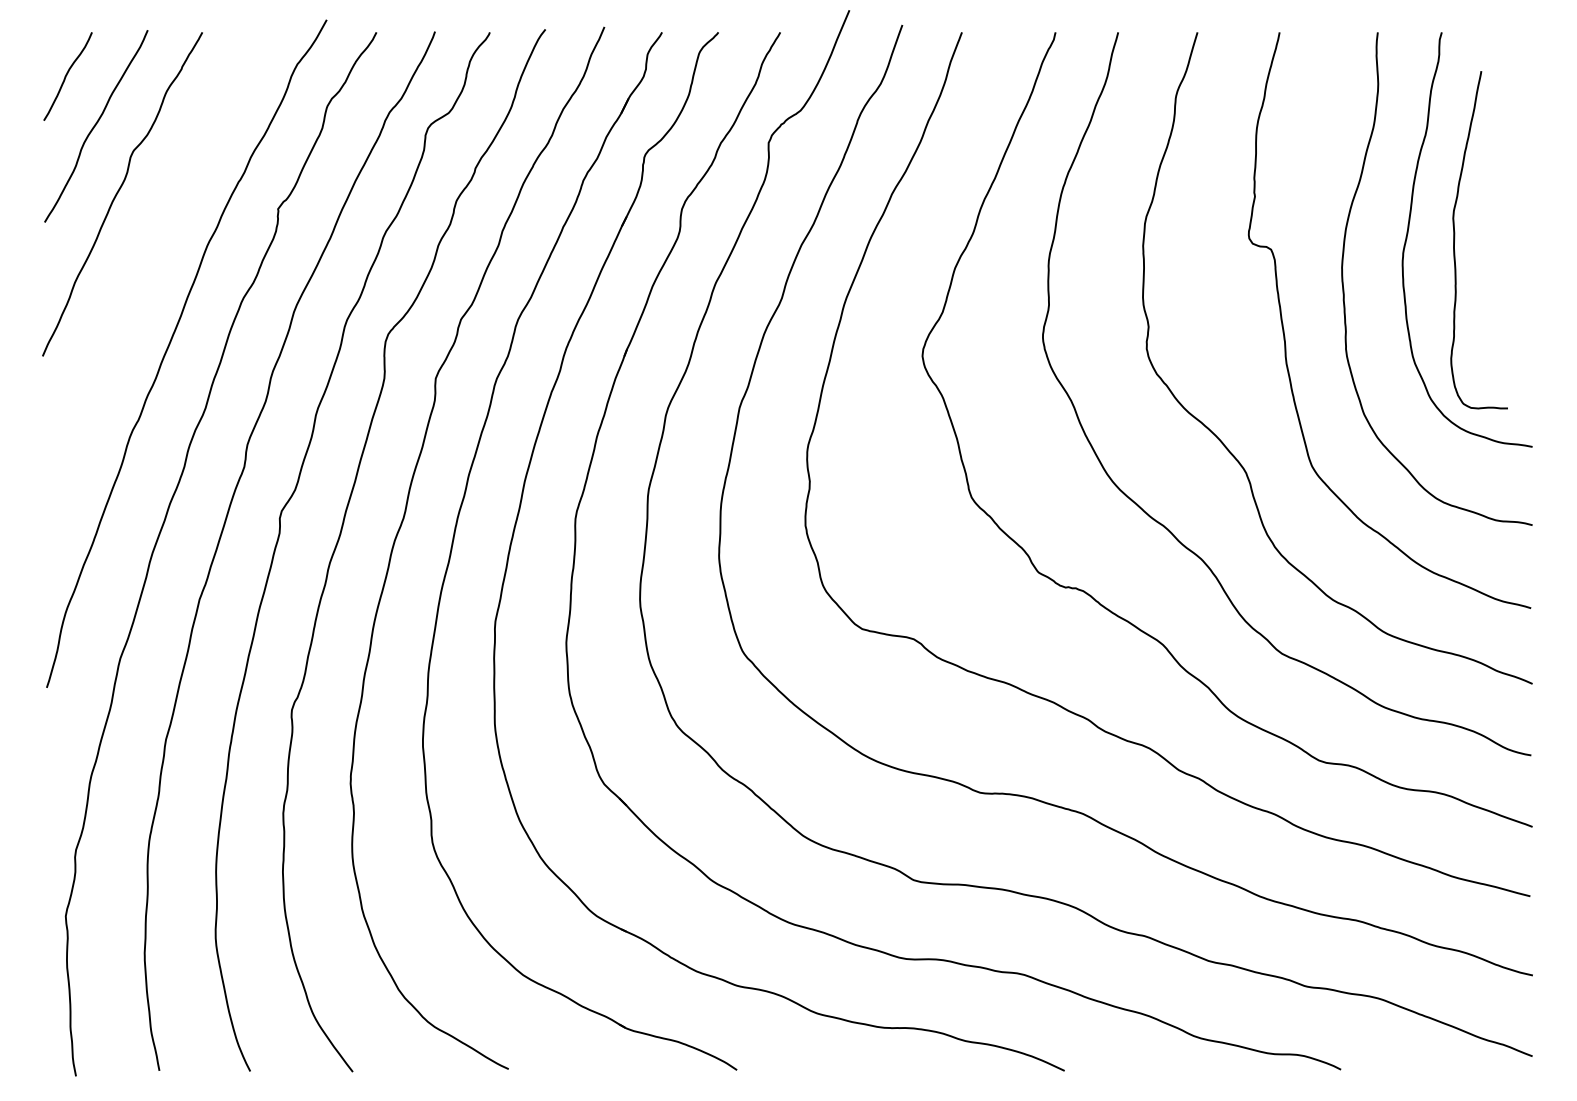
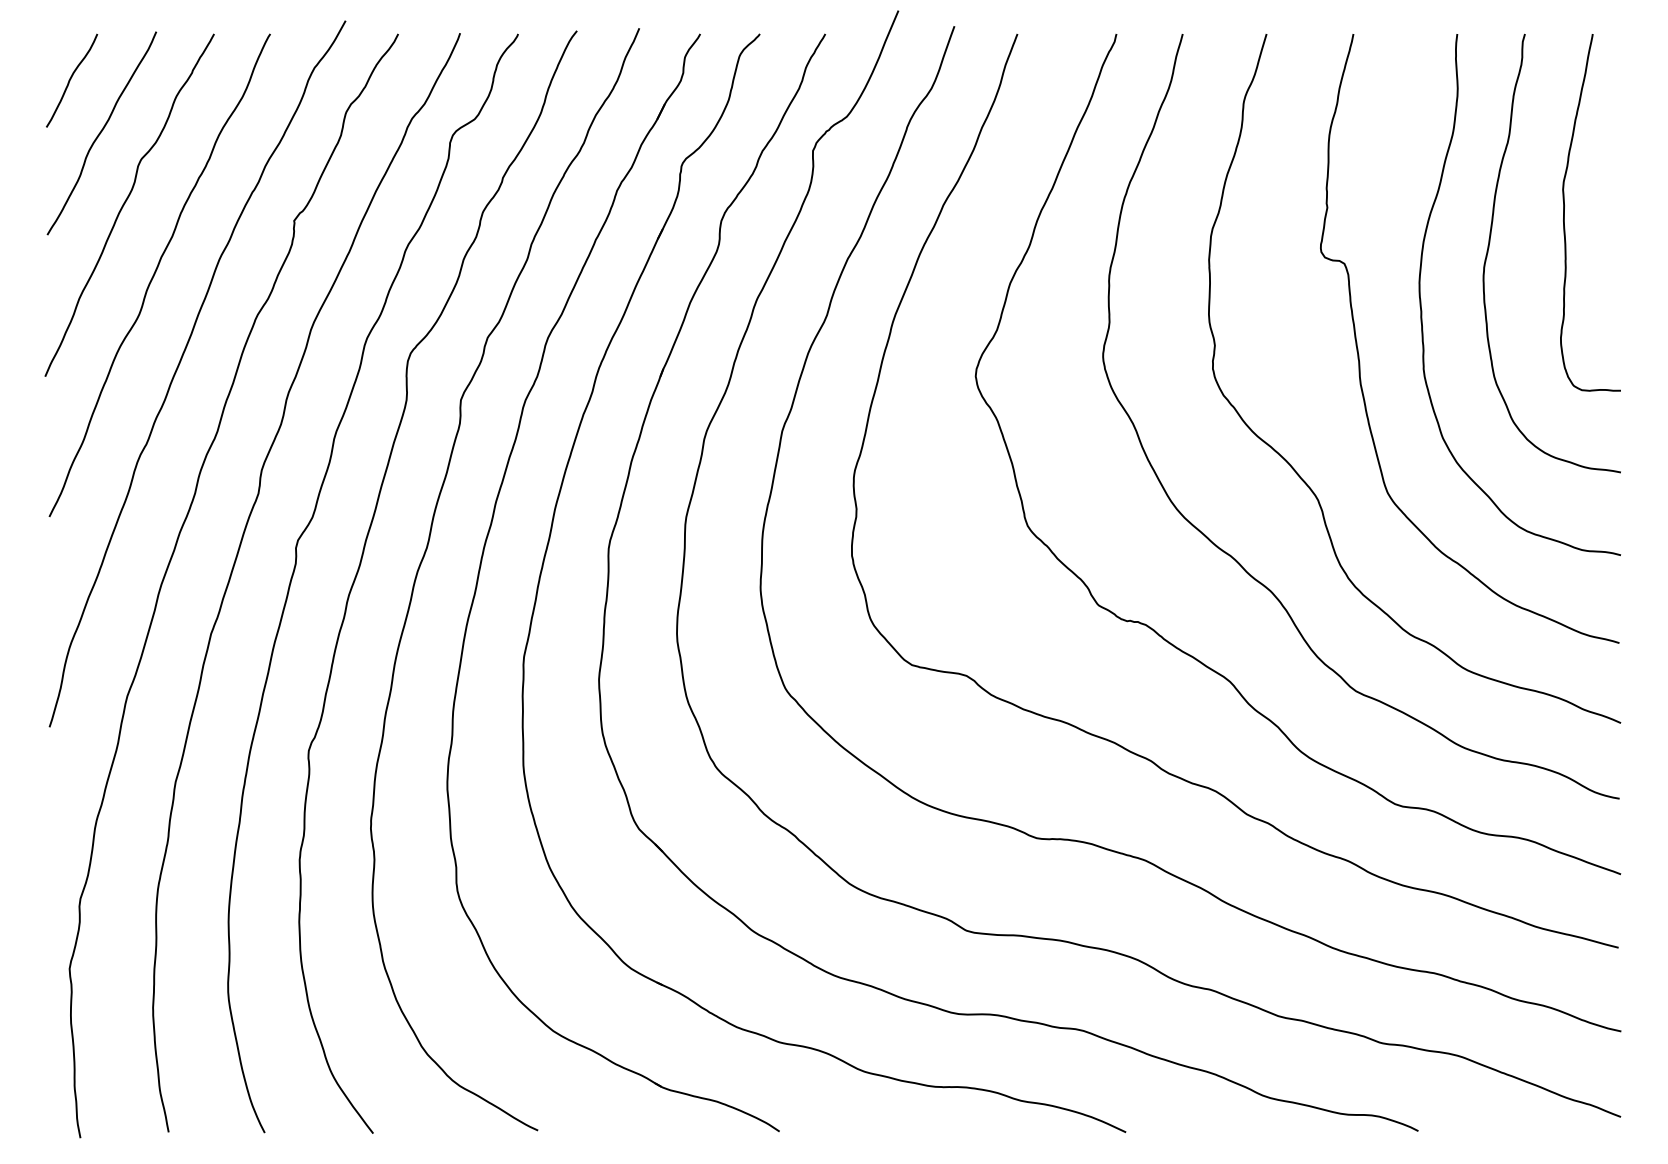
curve: (1454, 239) -> (1564, 212), moved
curve: (146, 259) -> (155, 274), added

